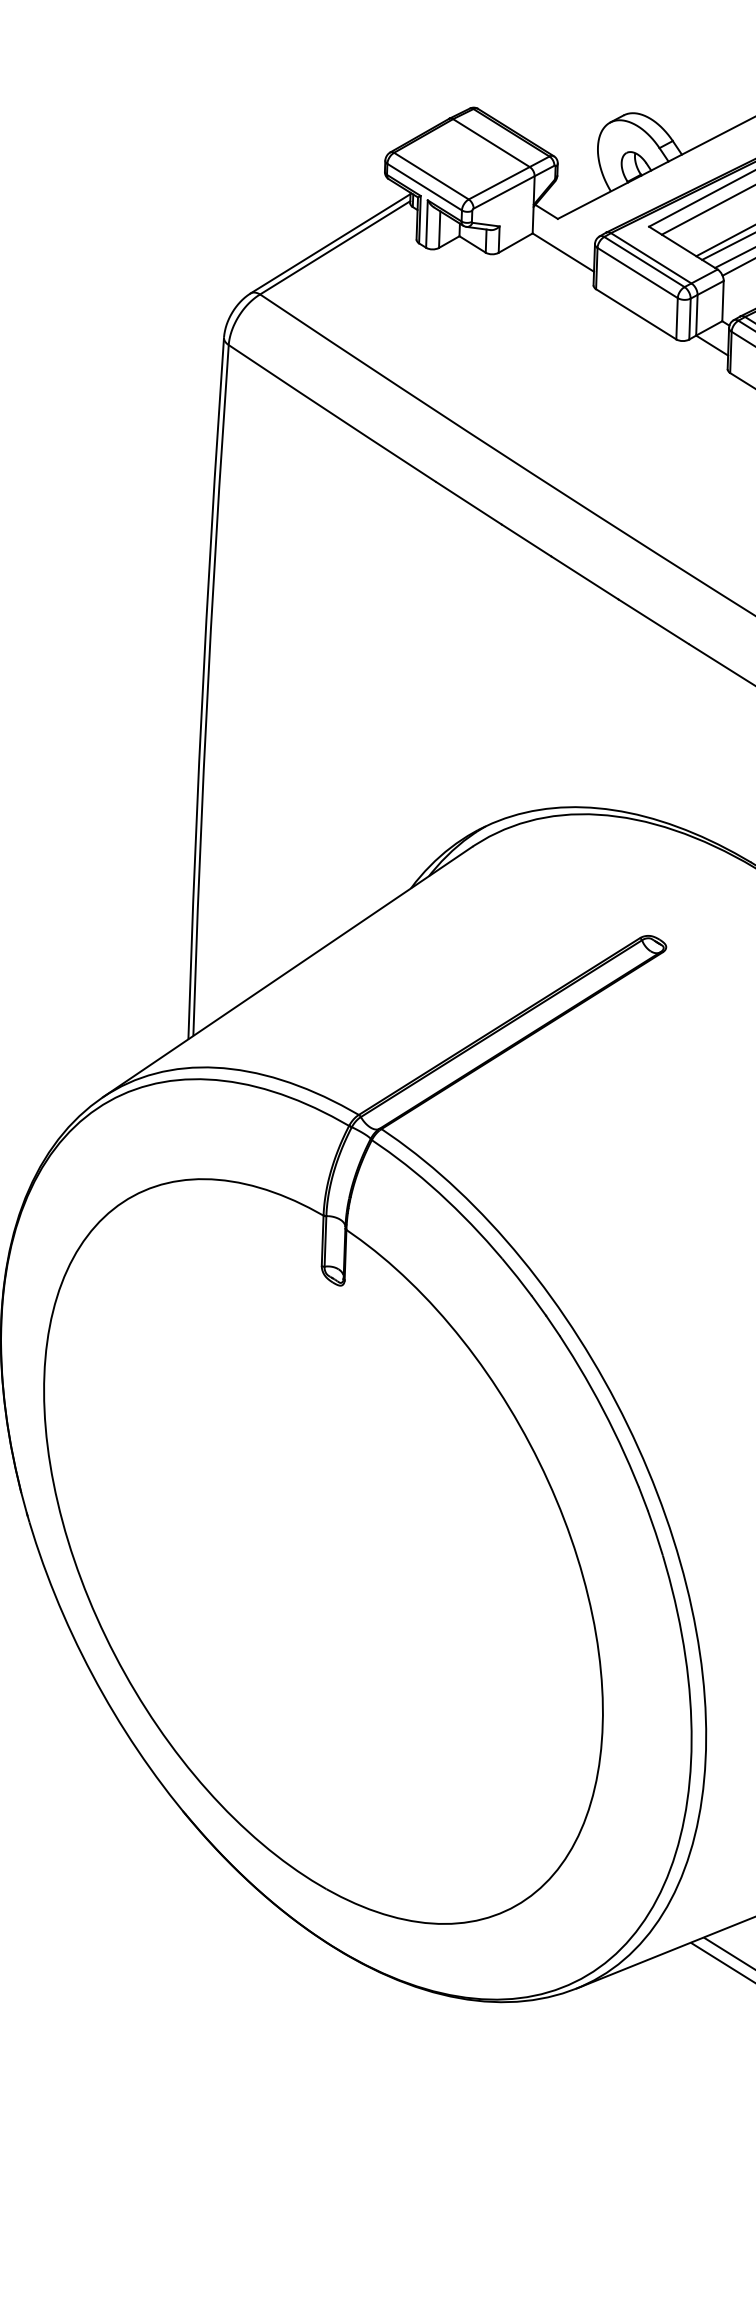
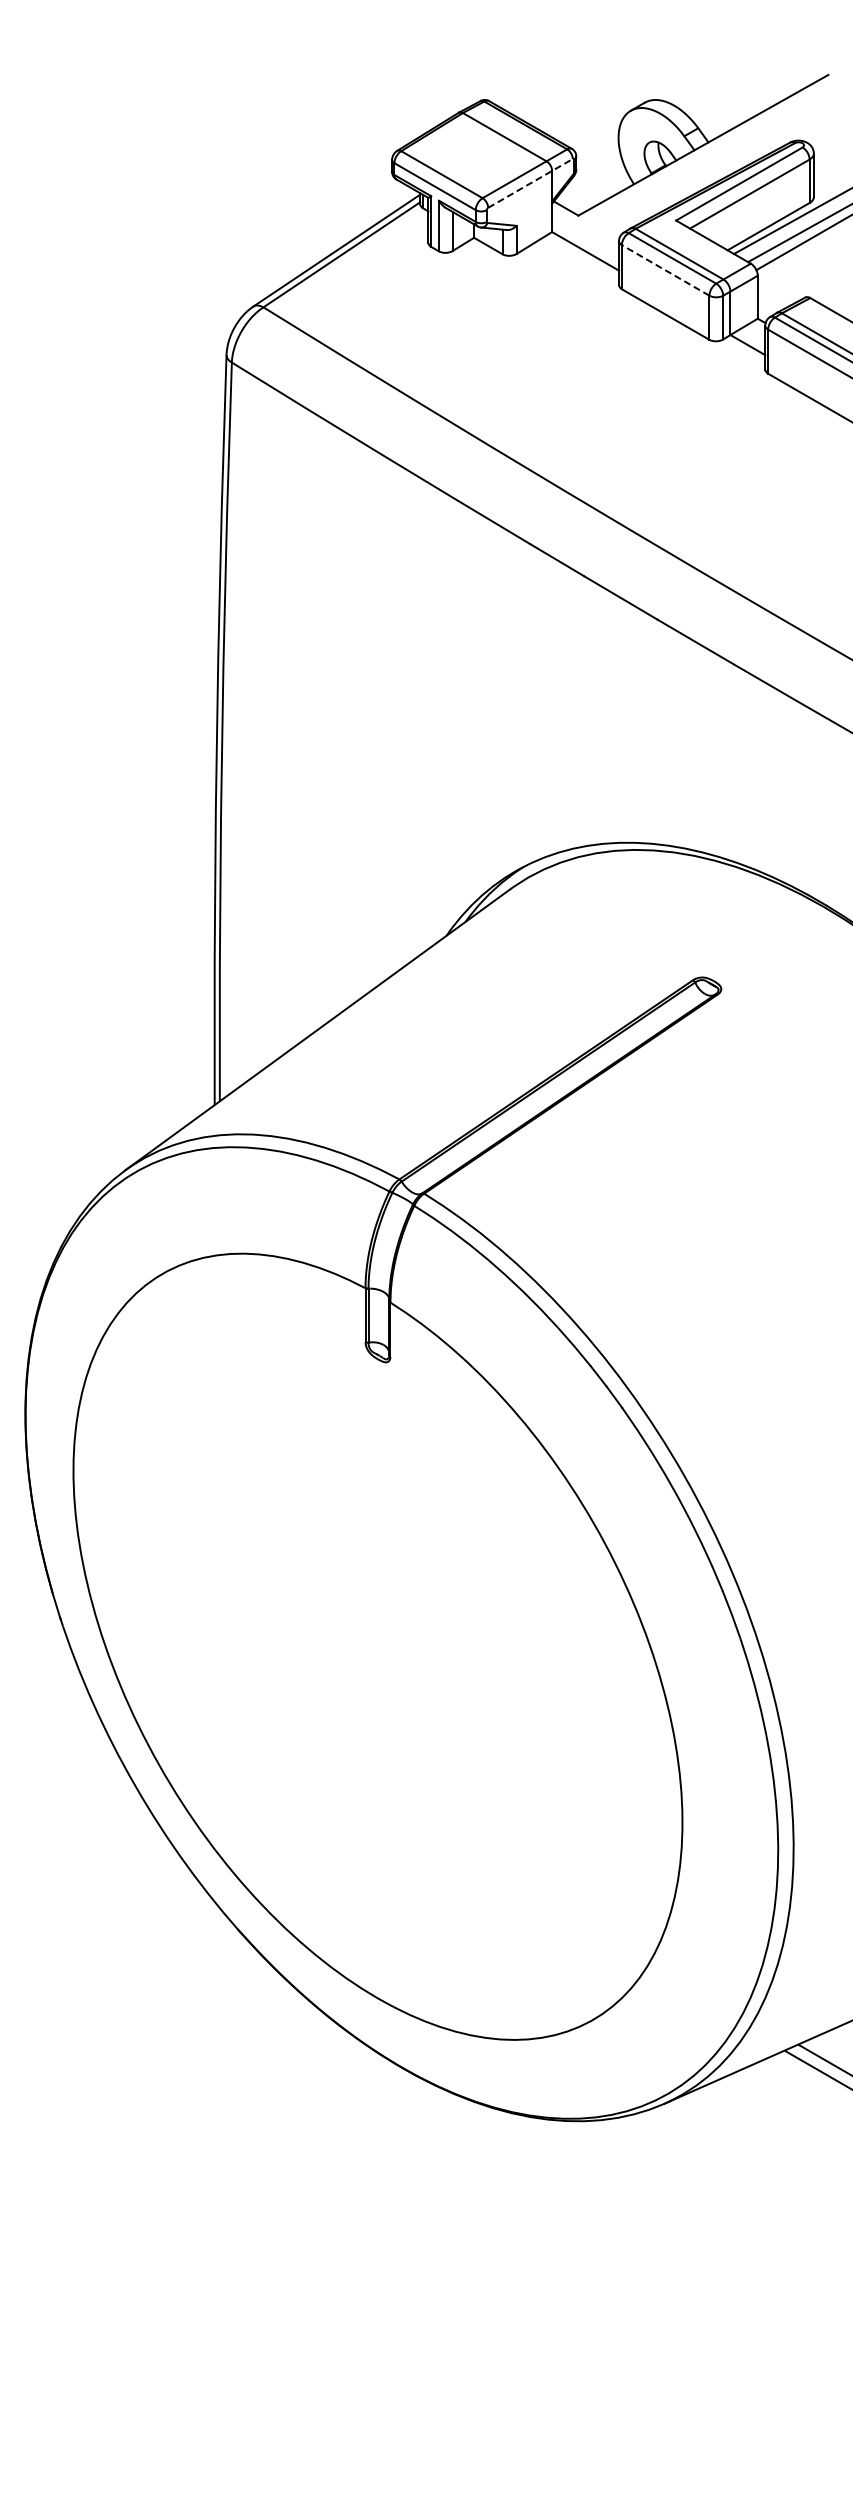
line: (514, 187) -> (530, 183), solid -> dashed
line: (637, 273) -> (665, 270), solid -> dashed

